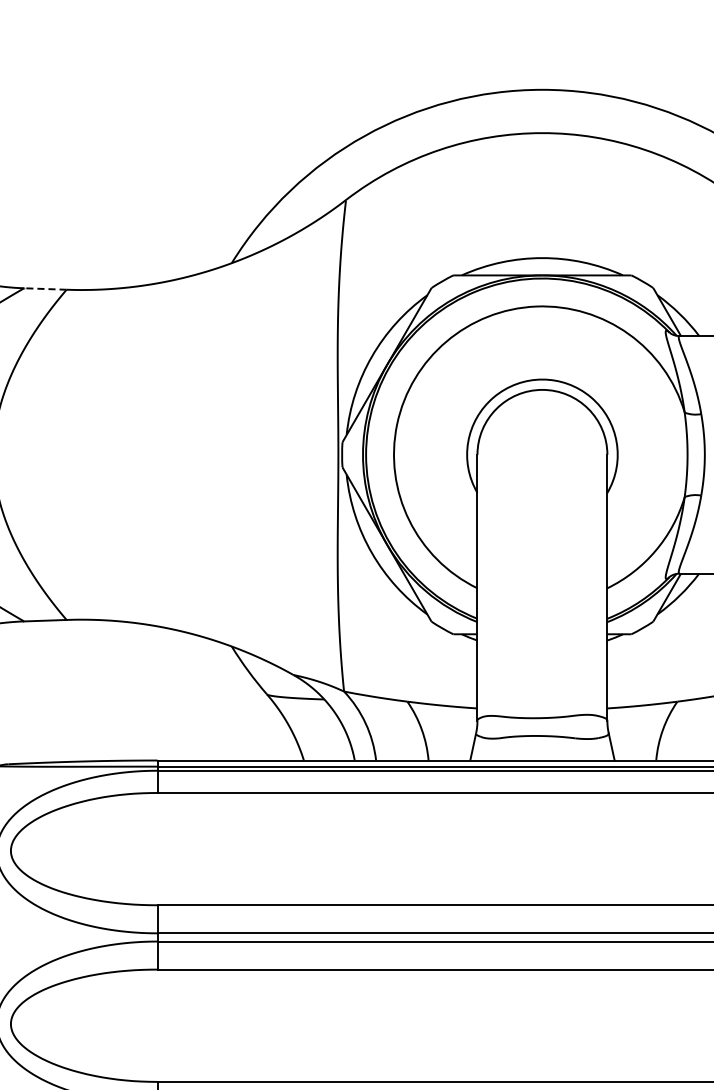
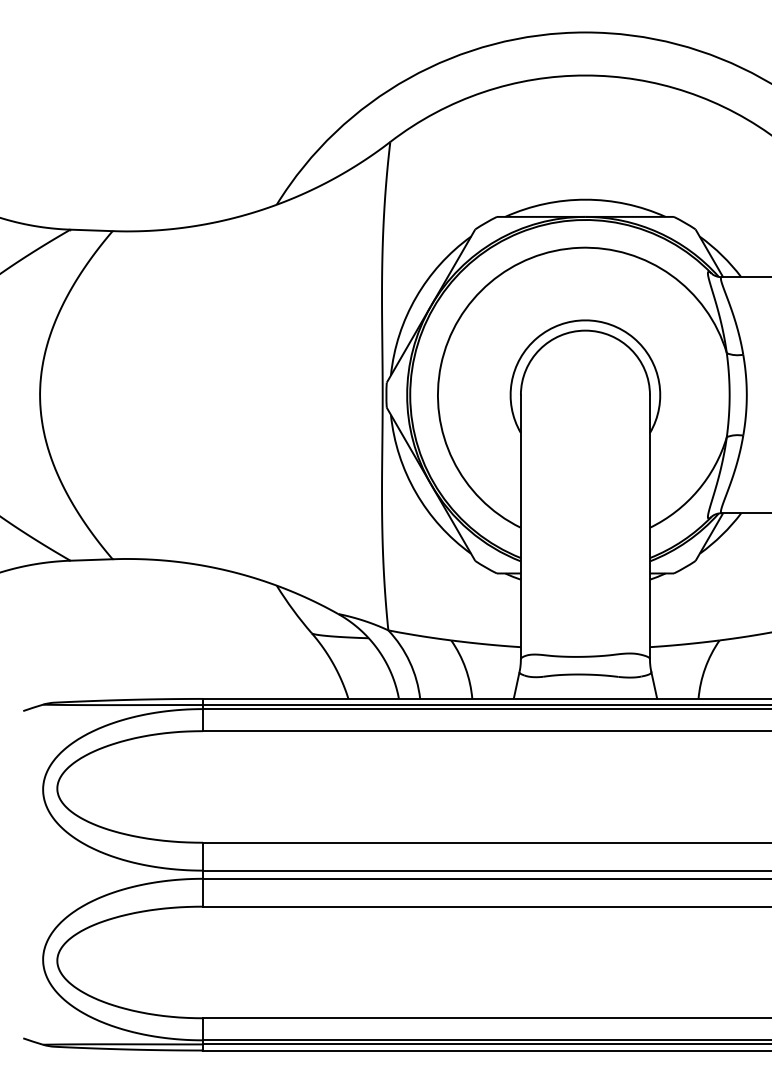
line: (45, 289) -> (91, 230), dashed -> solid

